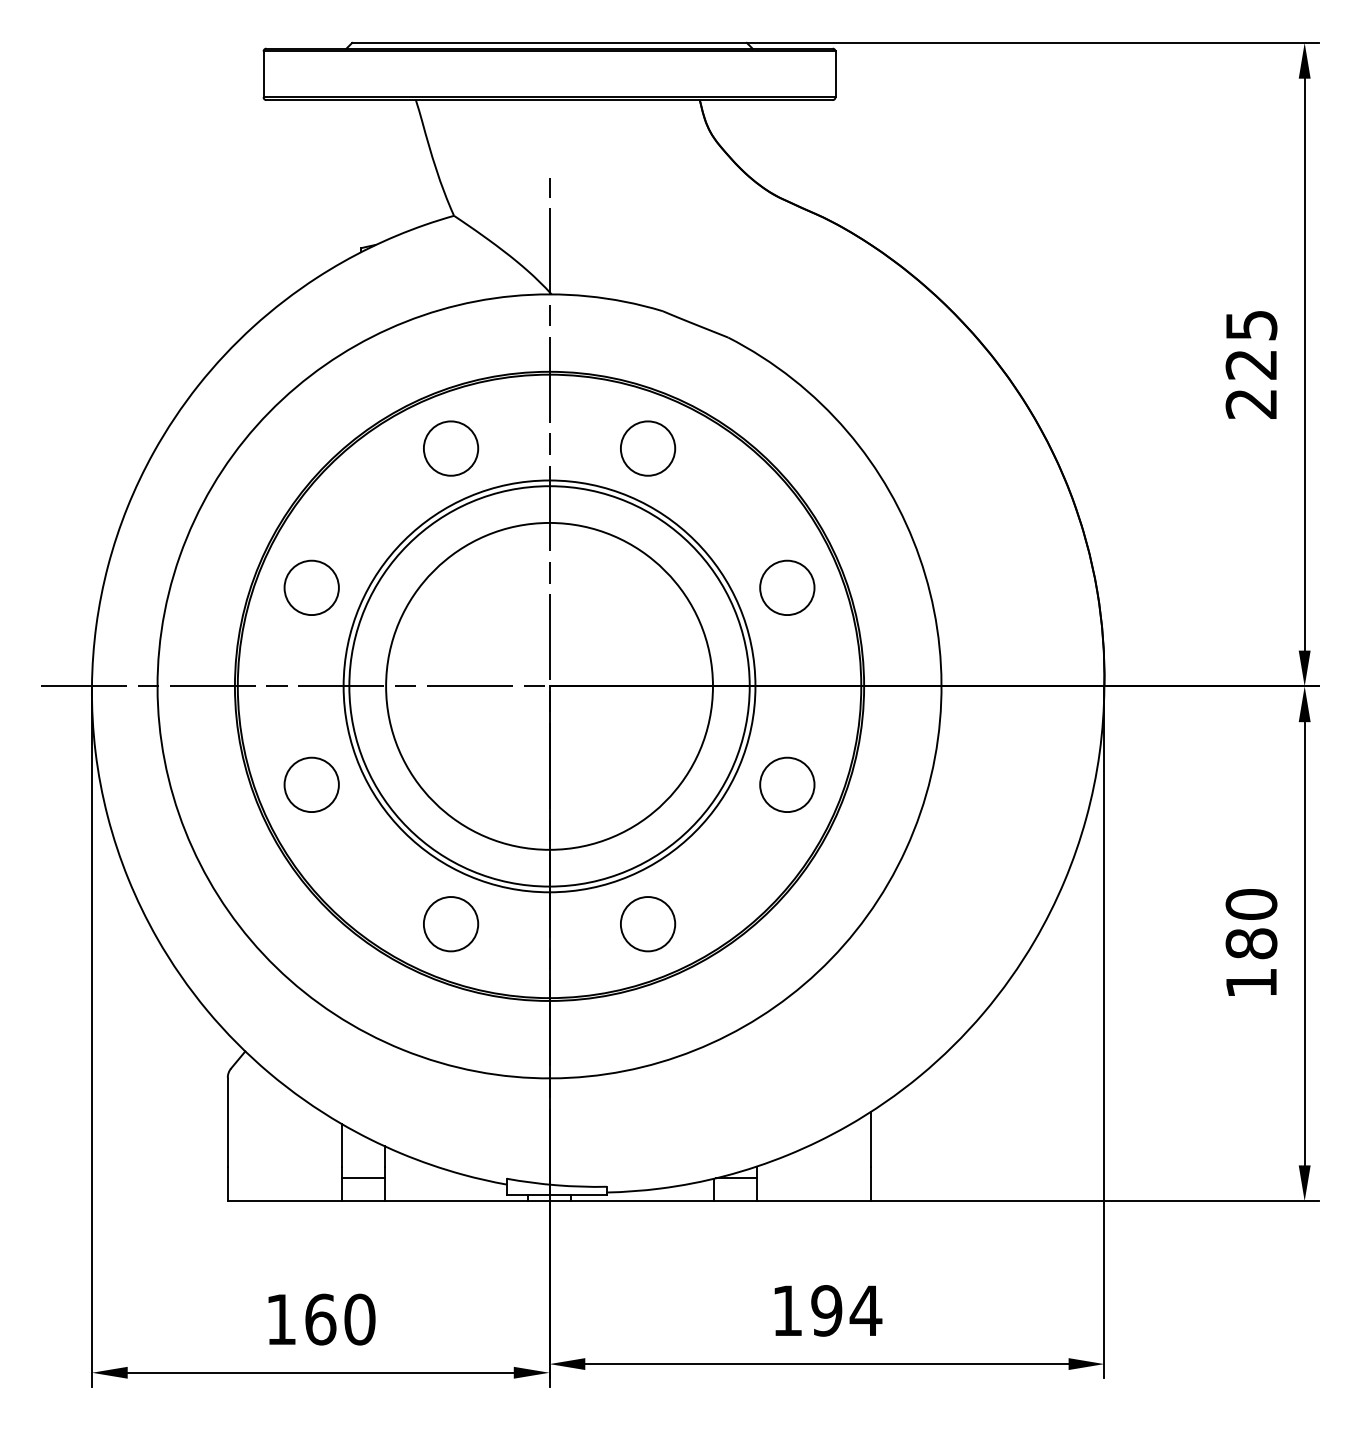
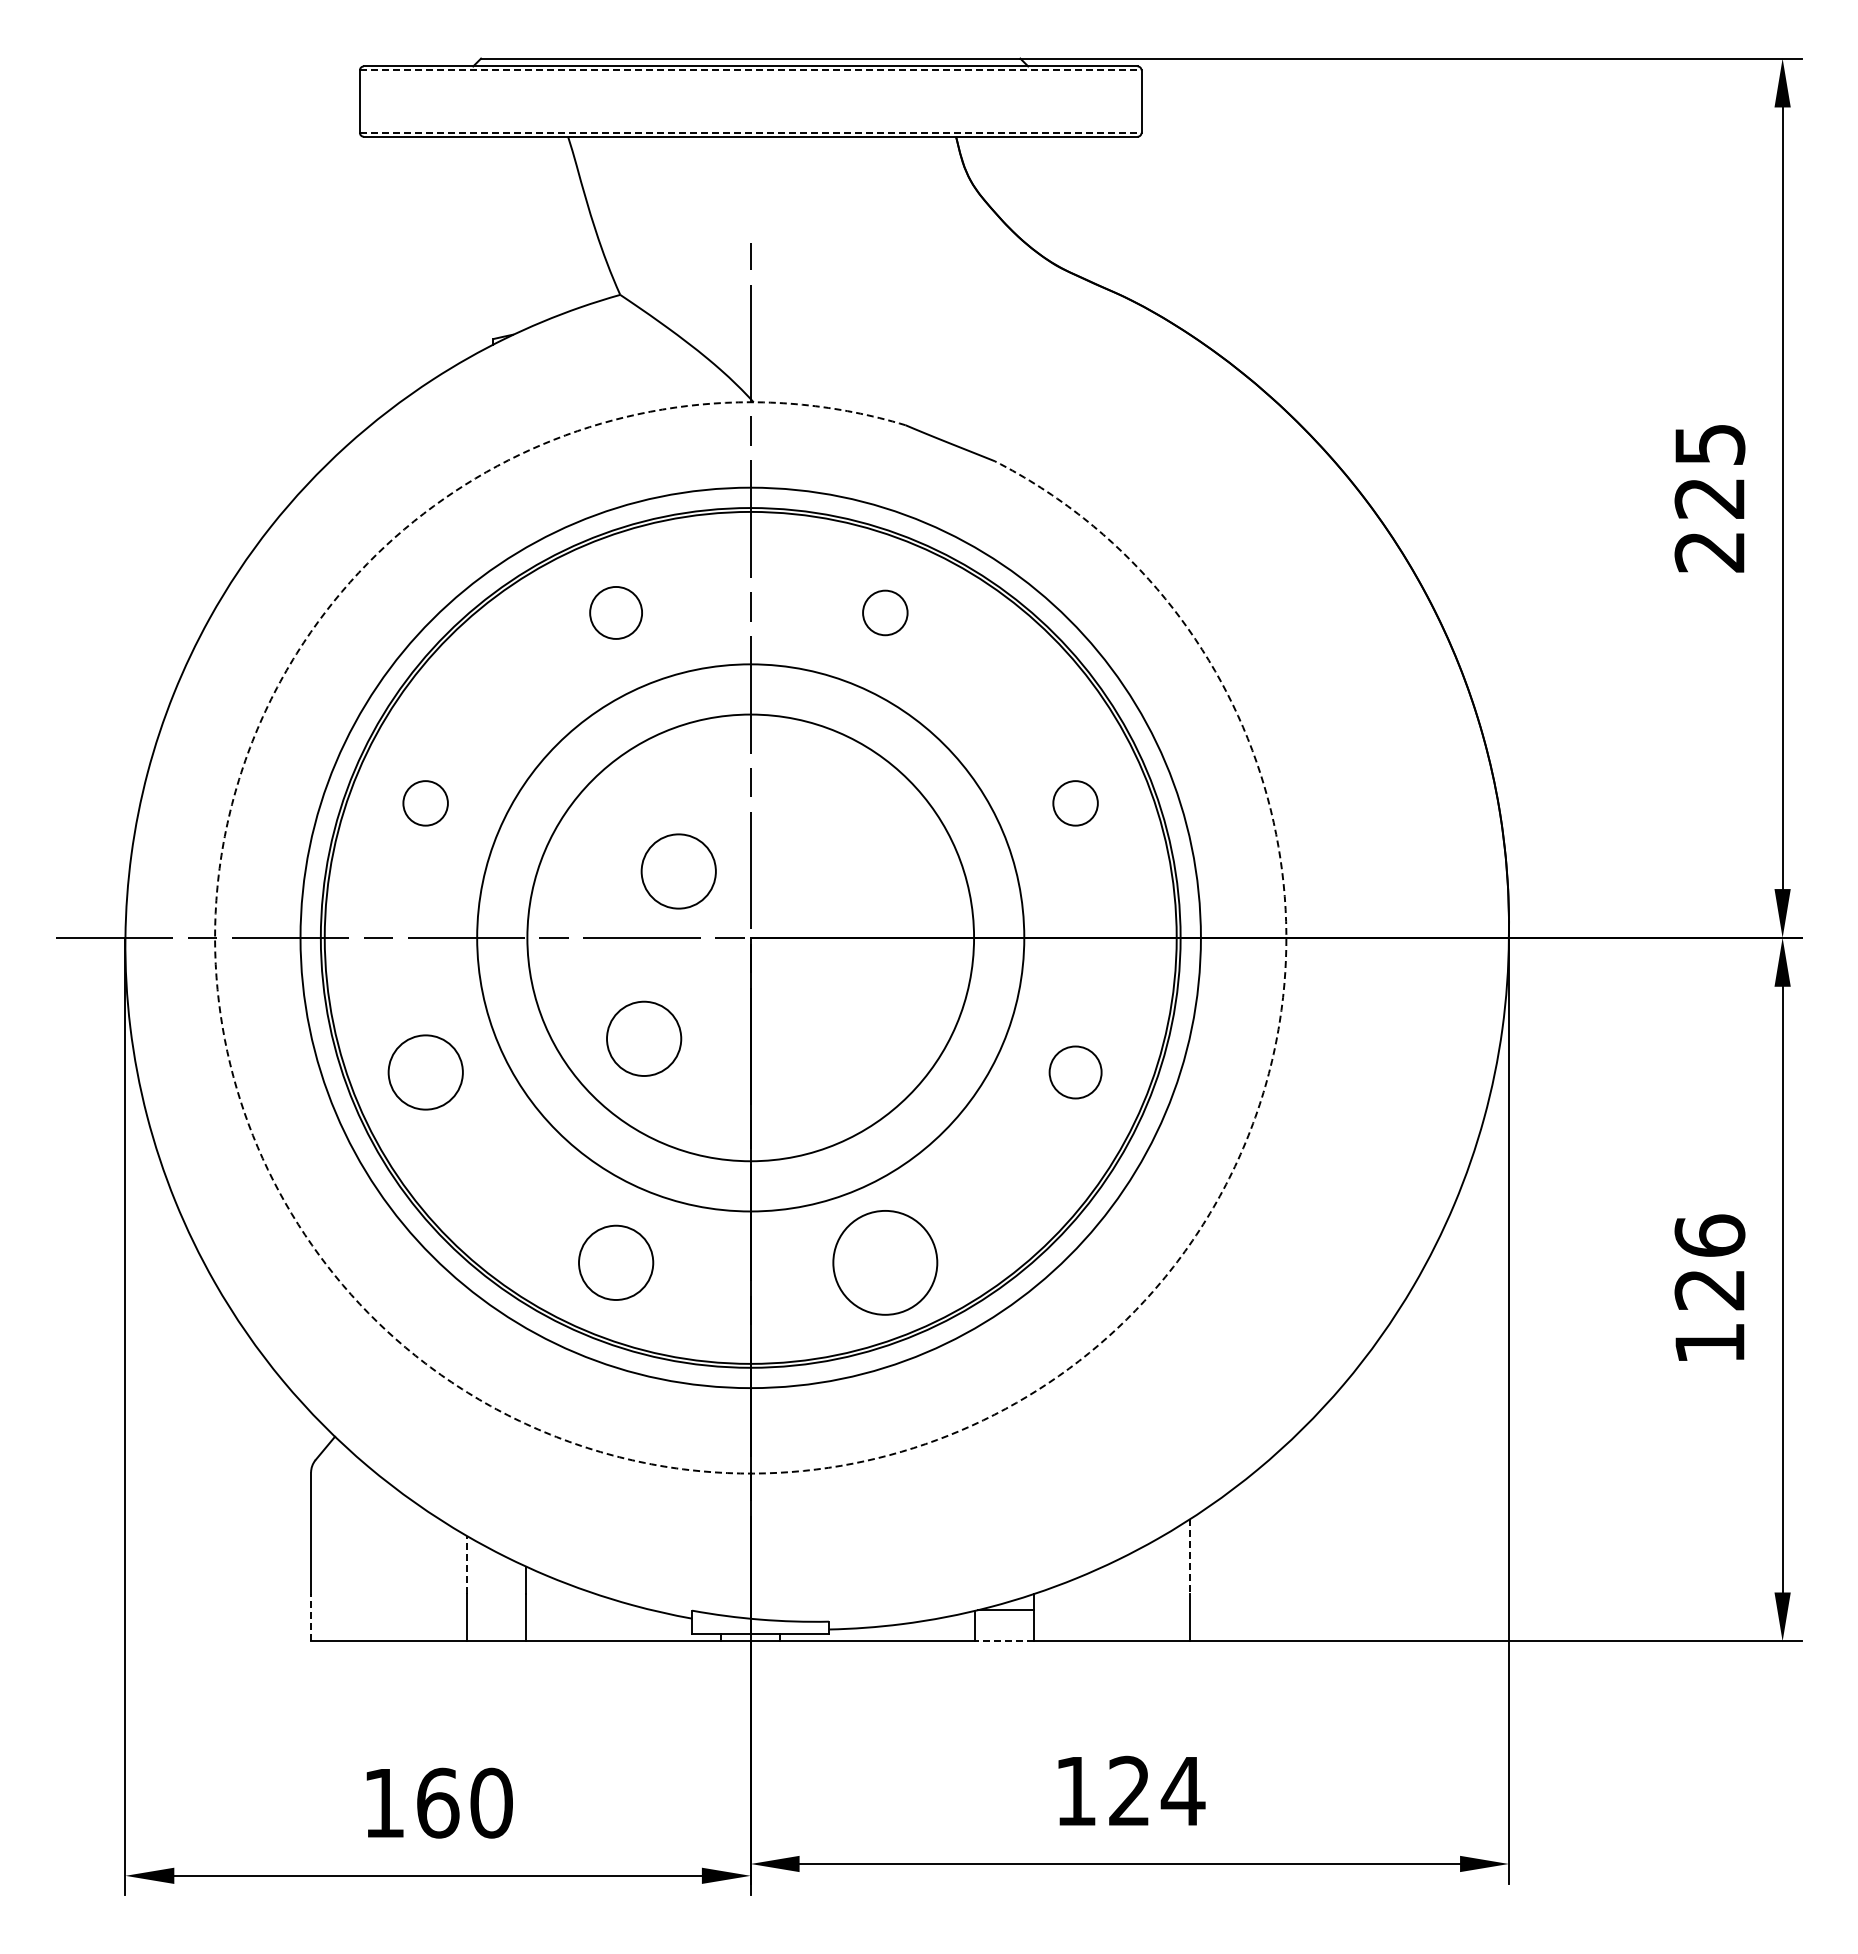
line: (549, 51) -> (750, 70), solid -> dashed
line: (549, 96) -> (750, 132), solid -> dashed
circle: (451, 448) -> (616, 612), size x0.7
circle: (648, 448) -> (885, 612), size x0.6
circle: (311, 588) -> (425, 803), size x0.6
circle: (787, 588) -> (1075, 803), size x0.6
circle: (496, 637) -> (678, 871), added
circle: (549, 686) -> (750, 937), size x1.6
circle: (471, 760) -> (644, 1038), added
circle: (787, 784) -> (1075, 1072), size x0.7
circle: (648, 923) -> (885, 1262), size x1.4
text: (1251, 923) -> (1709, 1262), 180 -> 126
arc: (403, 1049) -> (550, 1434), solid -> dashed
line: (871, 1139) -> (1190, 1556), solid -> dashed
line: (342, 1144) -> (467, 1564), solid -> dashed
line: (363, 1178) -> (496, 1610), removed
line: (228, 1183) -> (311, 1617), solid -> dashed
line: (735, 1201) -> (1004, 1641), solid -> dashed
text: (826, 1310) -> (1129, 1790), 194 -> 124

